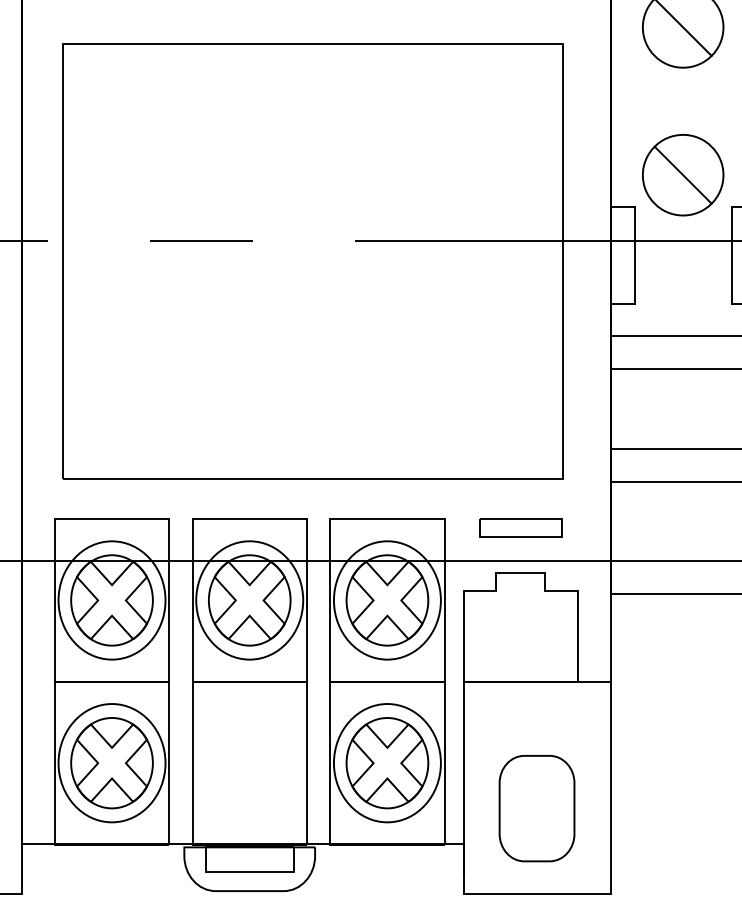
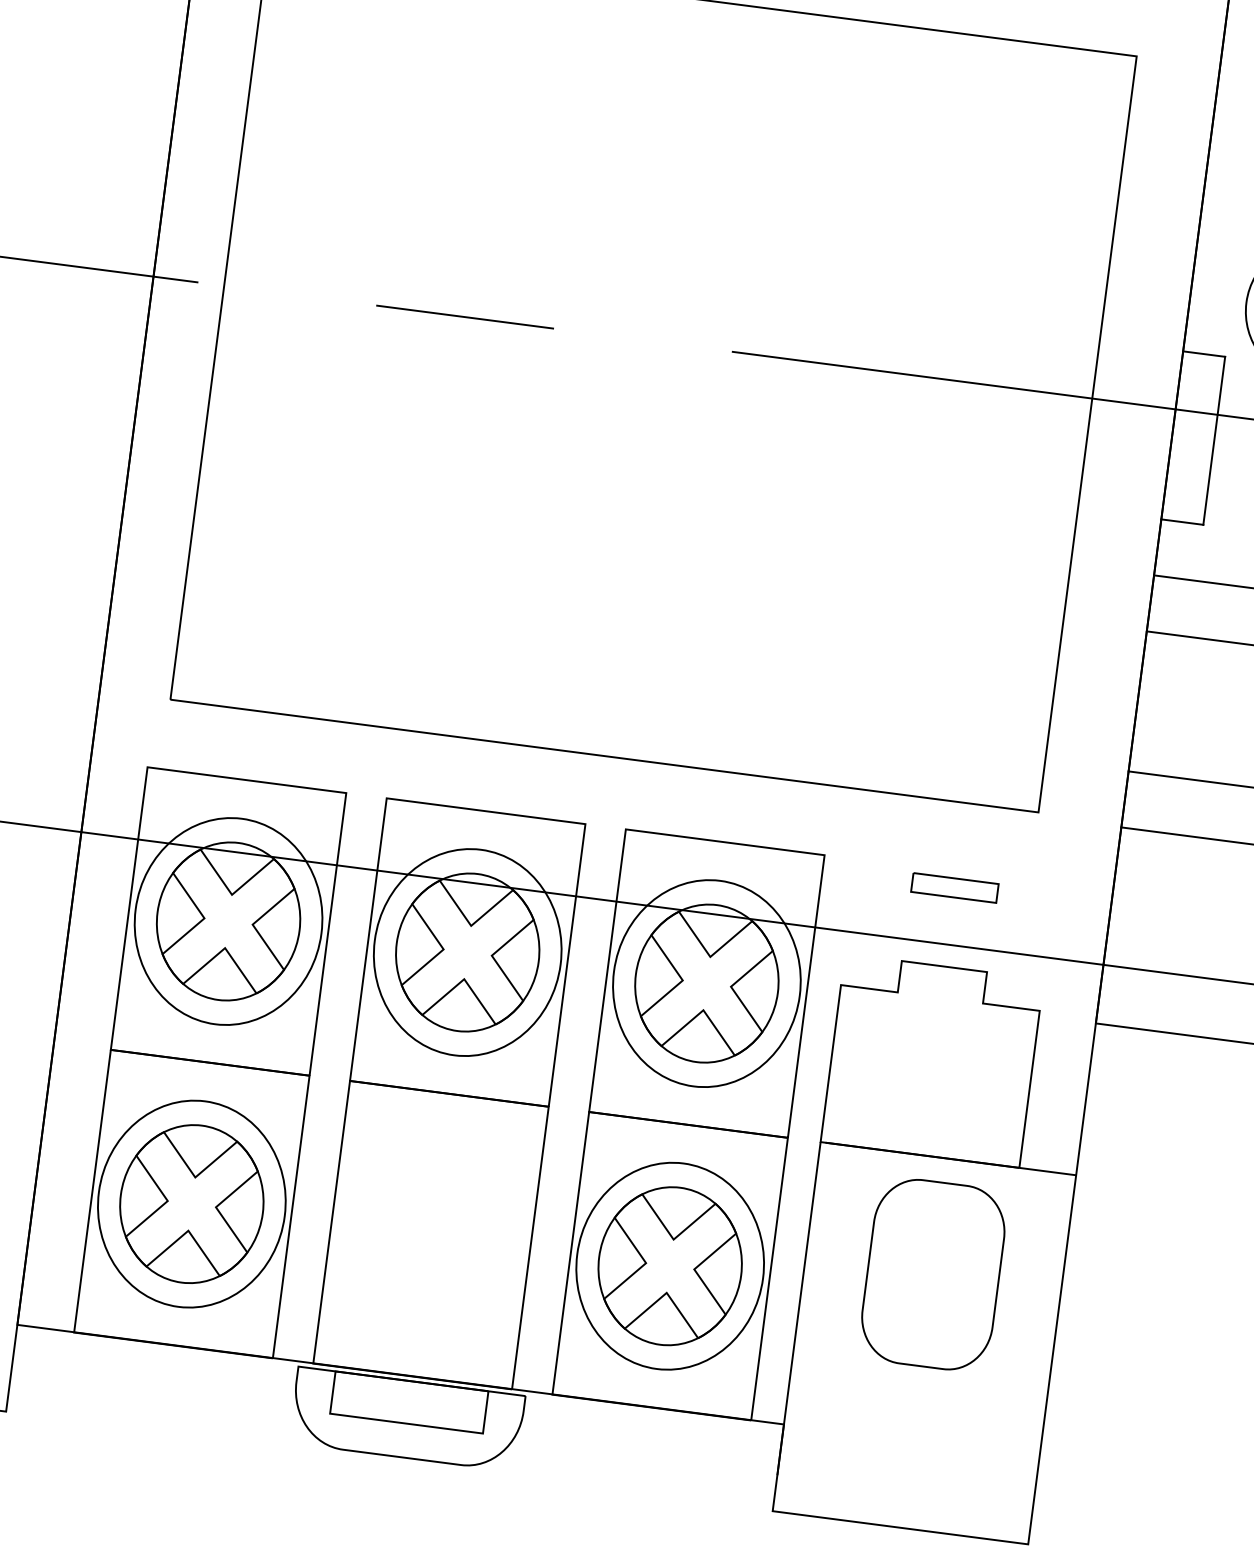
part: (520, 527) -> (954, 886), size x0.6
part: (536, 808) -> (932, 1274), moved

